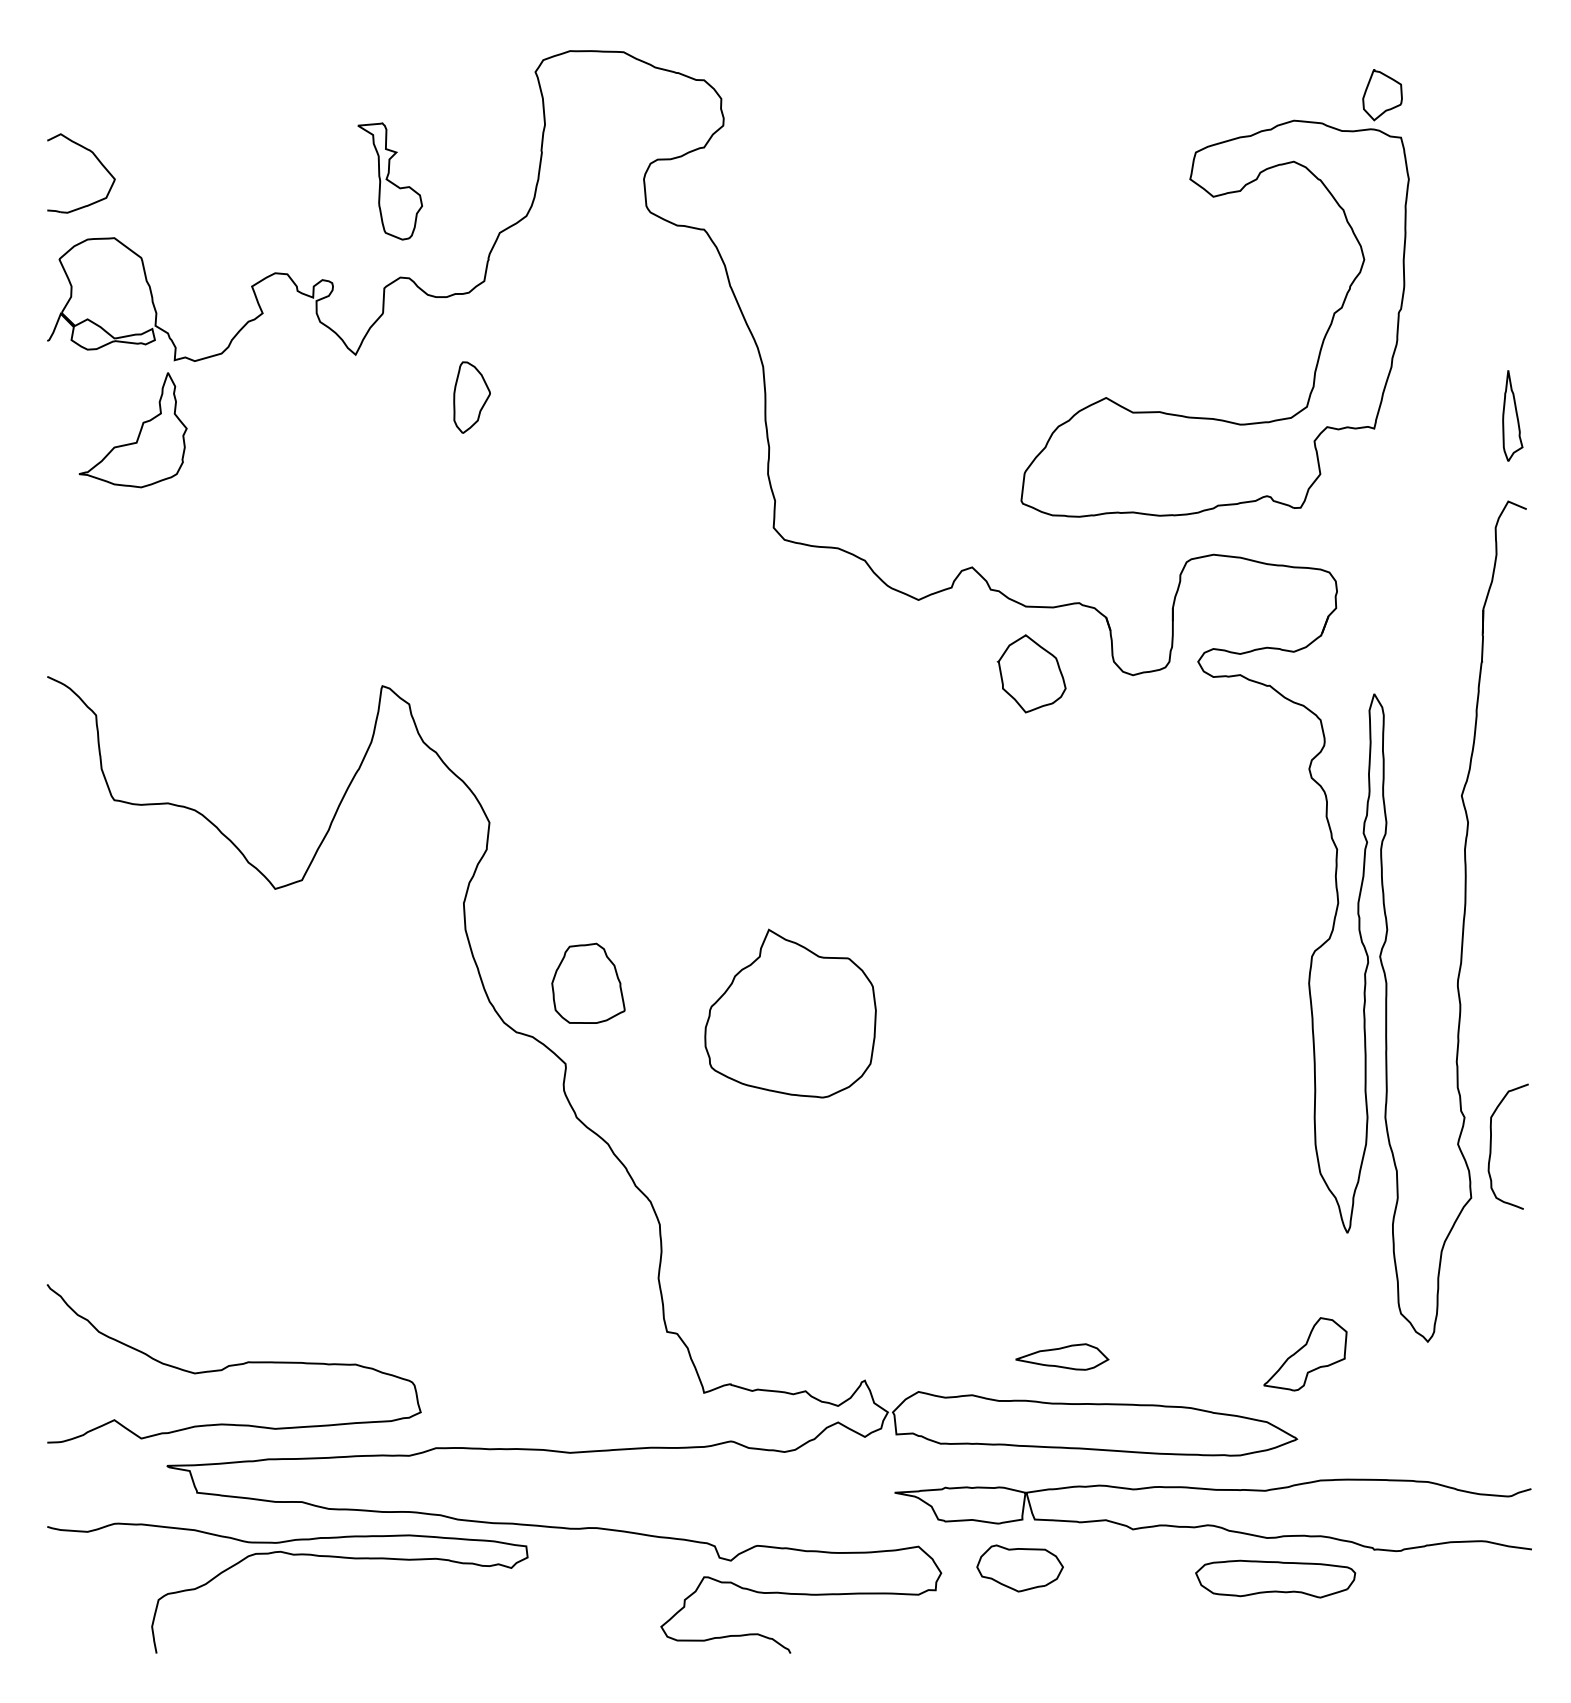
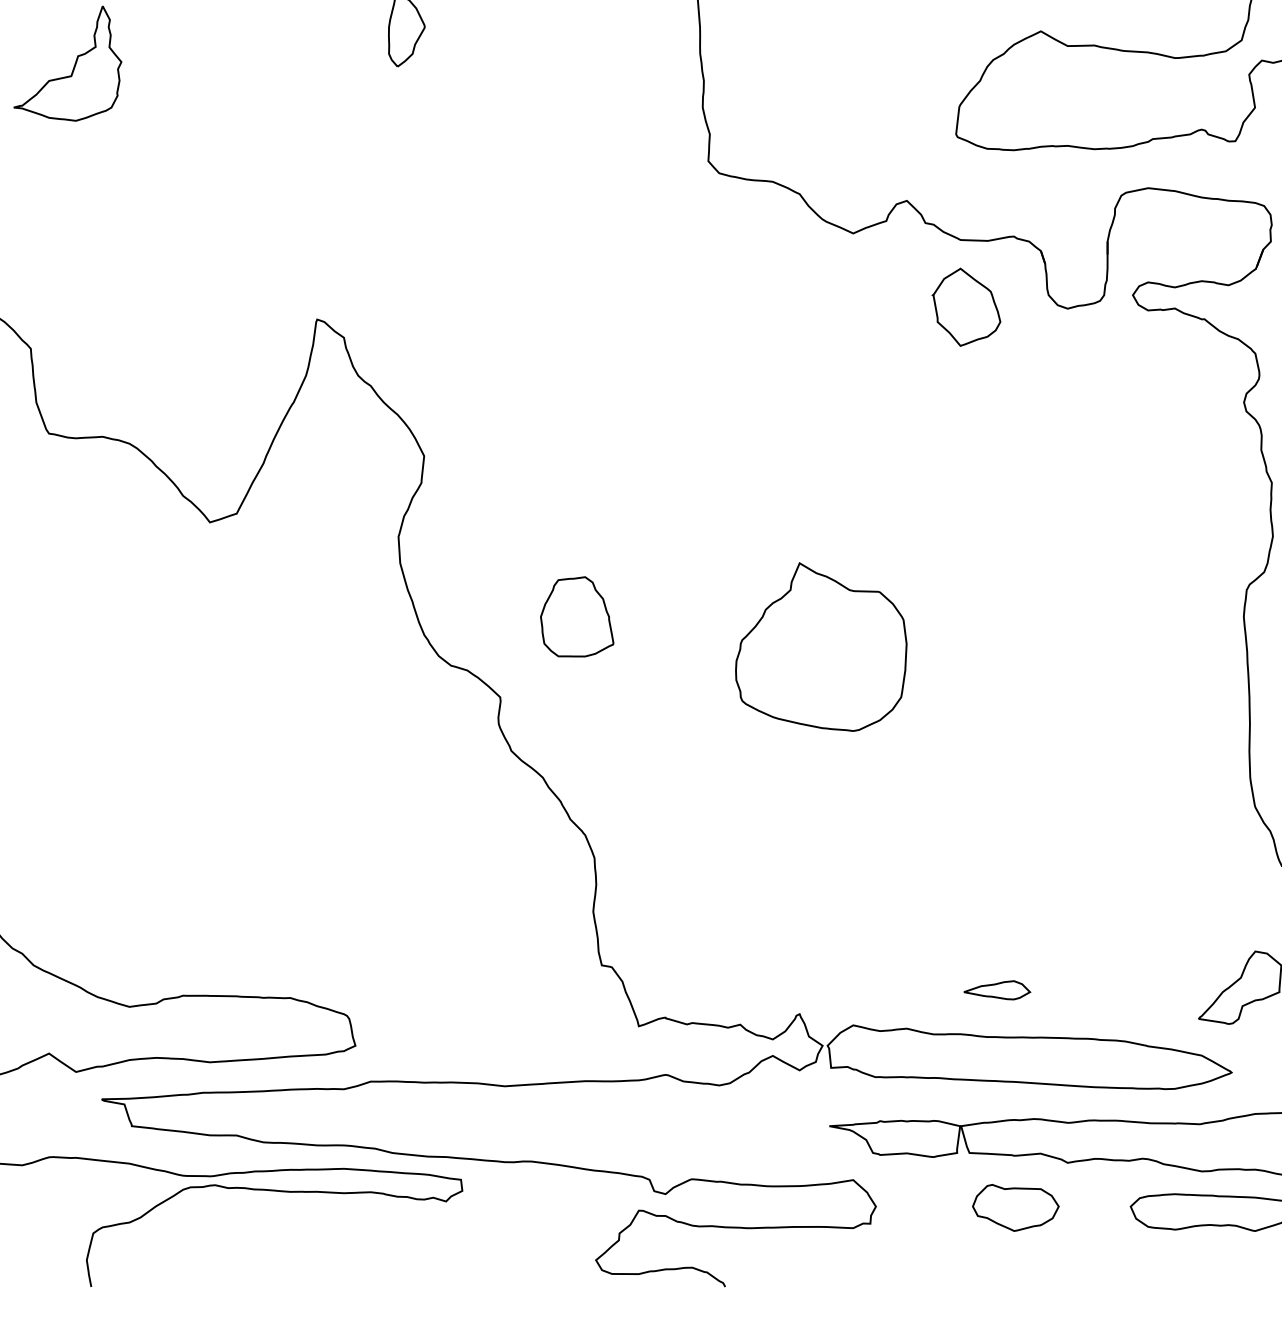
part: (588, 982) -> (577, 615), moved
part: (790, 1013) -> (821, 646), moved
part: (1062, 1356) -> (997, 989), size x0.71
part: (1019, 1568) -> (1015, 1207), moved

